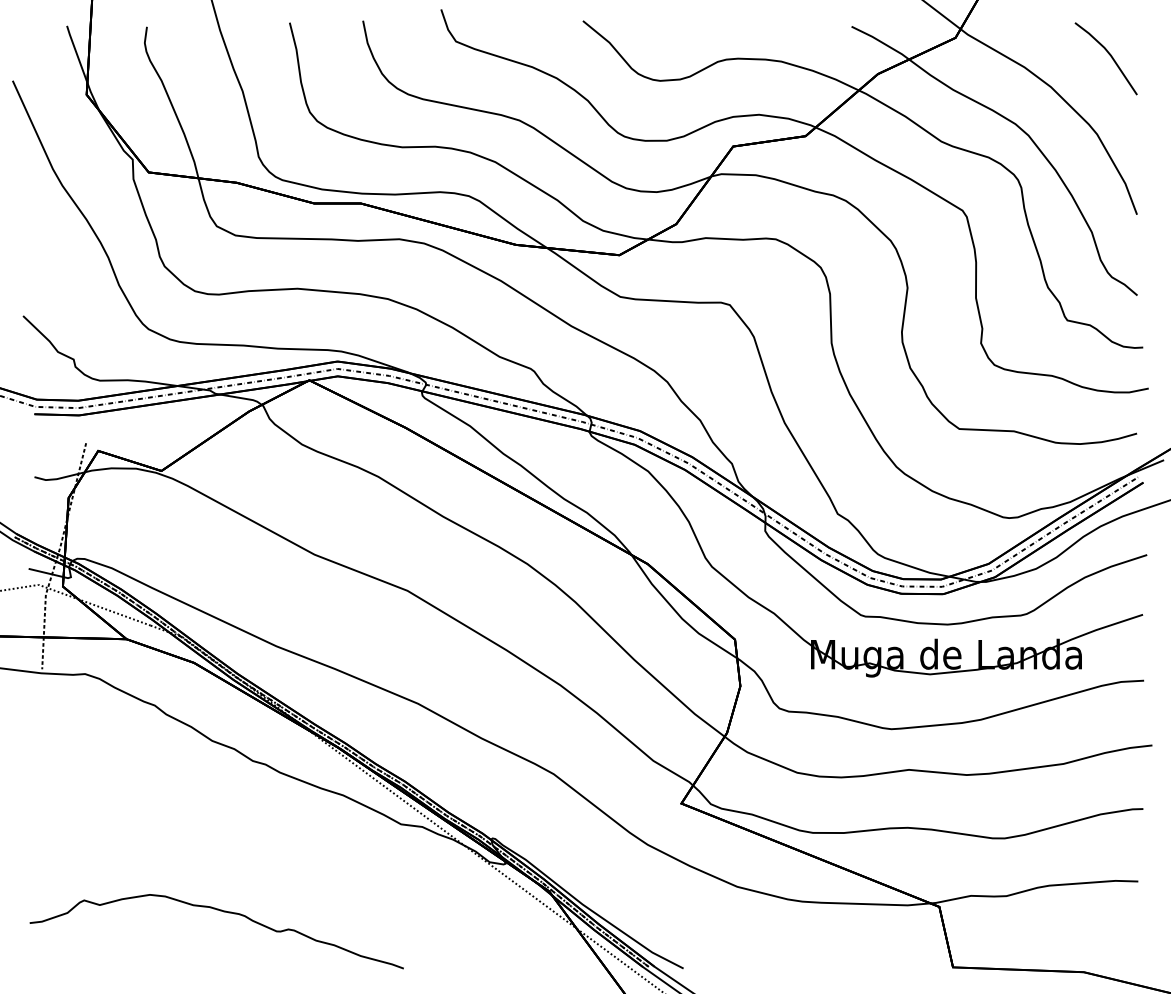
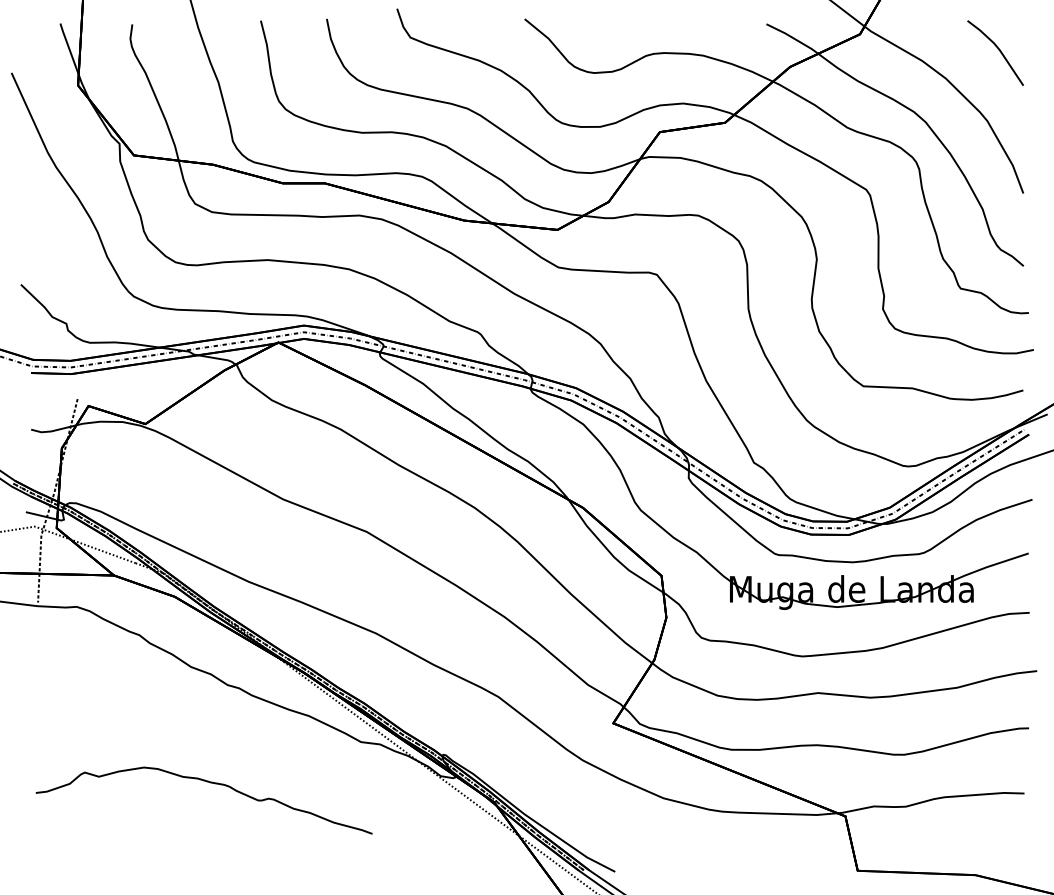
curve: (219, 911) -> (206, 782), moved

